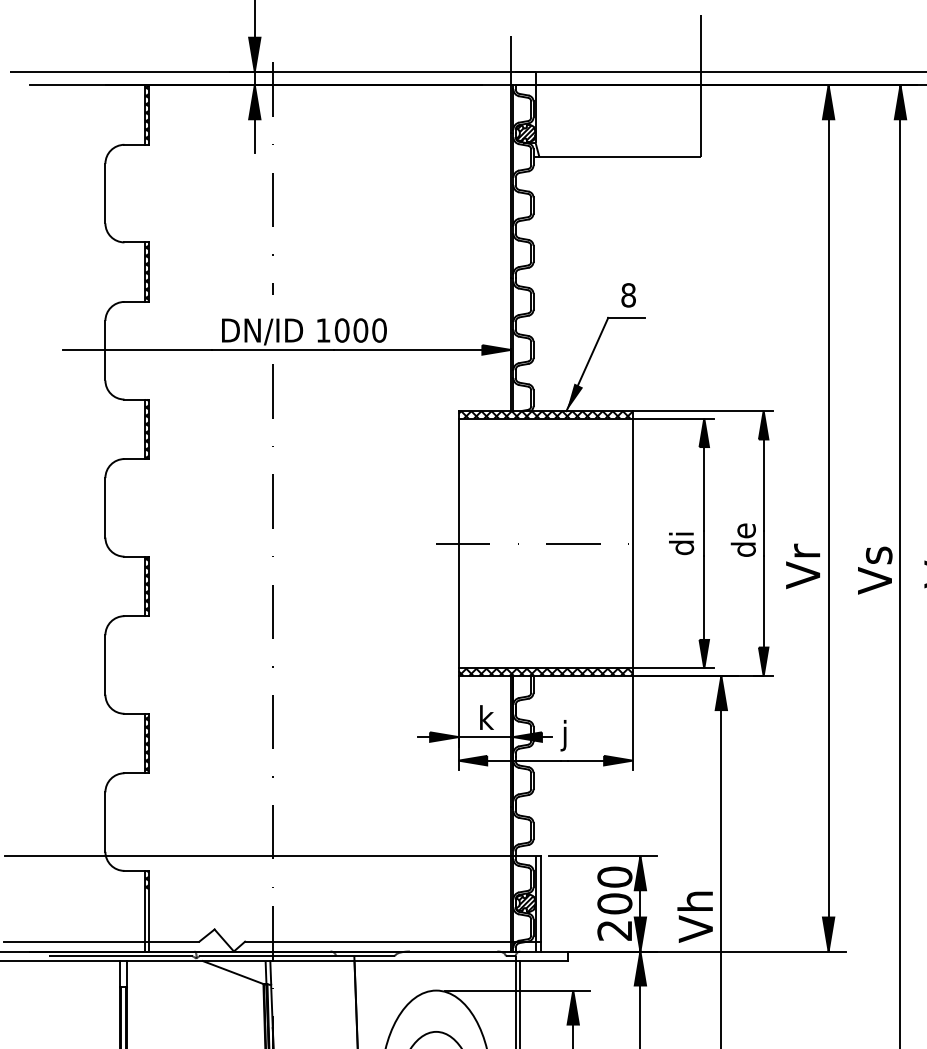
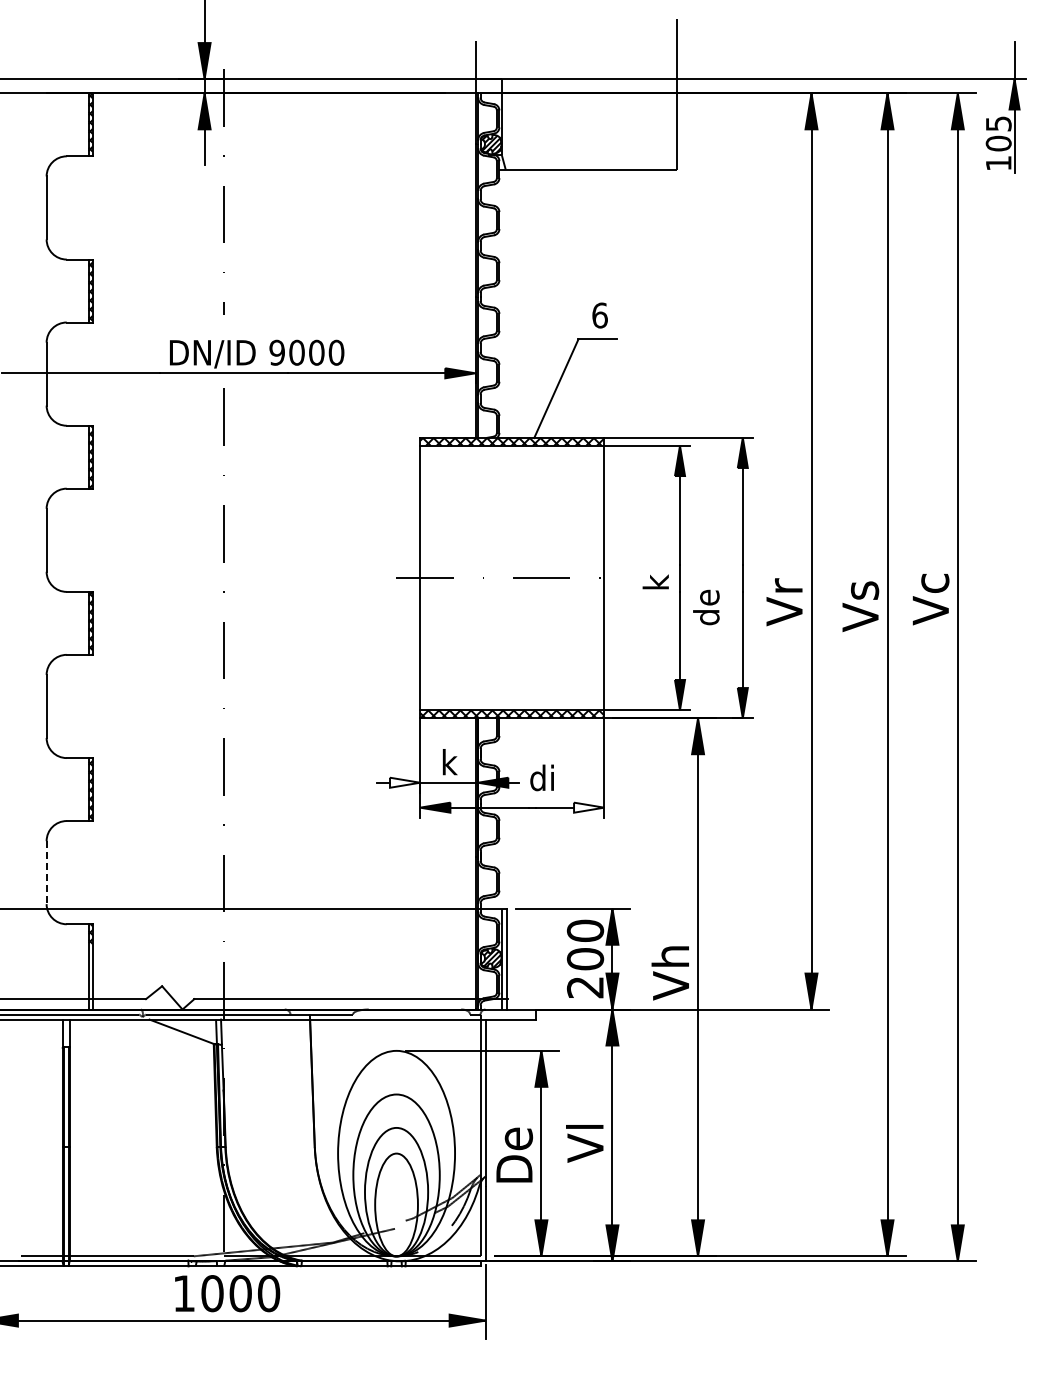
text: (628, 295) -> (599, 315), 8 -> 6
text: (322, 330) -> (276, 352), 1000 -> 9000
fill: (574, 397) -> (542, 423), removed
text: (743, 540) -> (706, 607), moved
text: (681, 543) -> (655, 578), di -> k
text: (572, 734) -> (540, 780), j -> di
fill: (444, 736) -> (405, 782), removed
fill: (618, 760) -> (589, 807), removed
line: (105, 822) -> (46, 873), solid -> dashed

